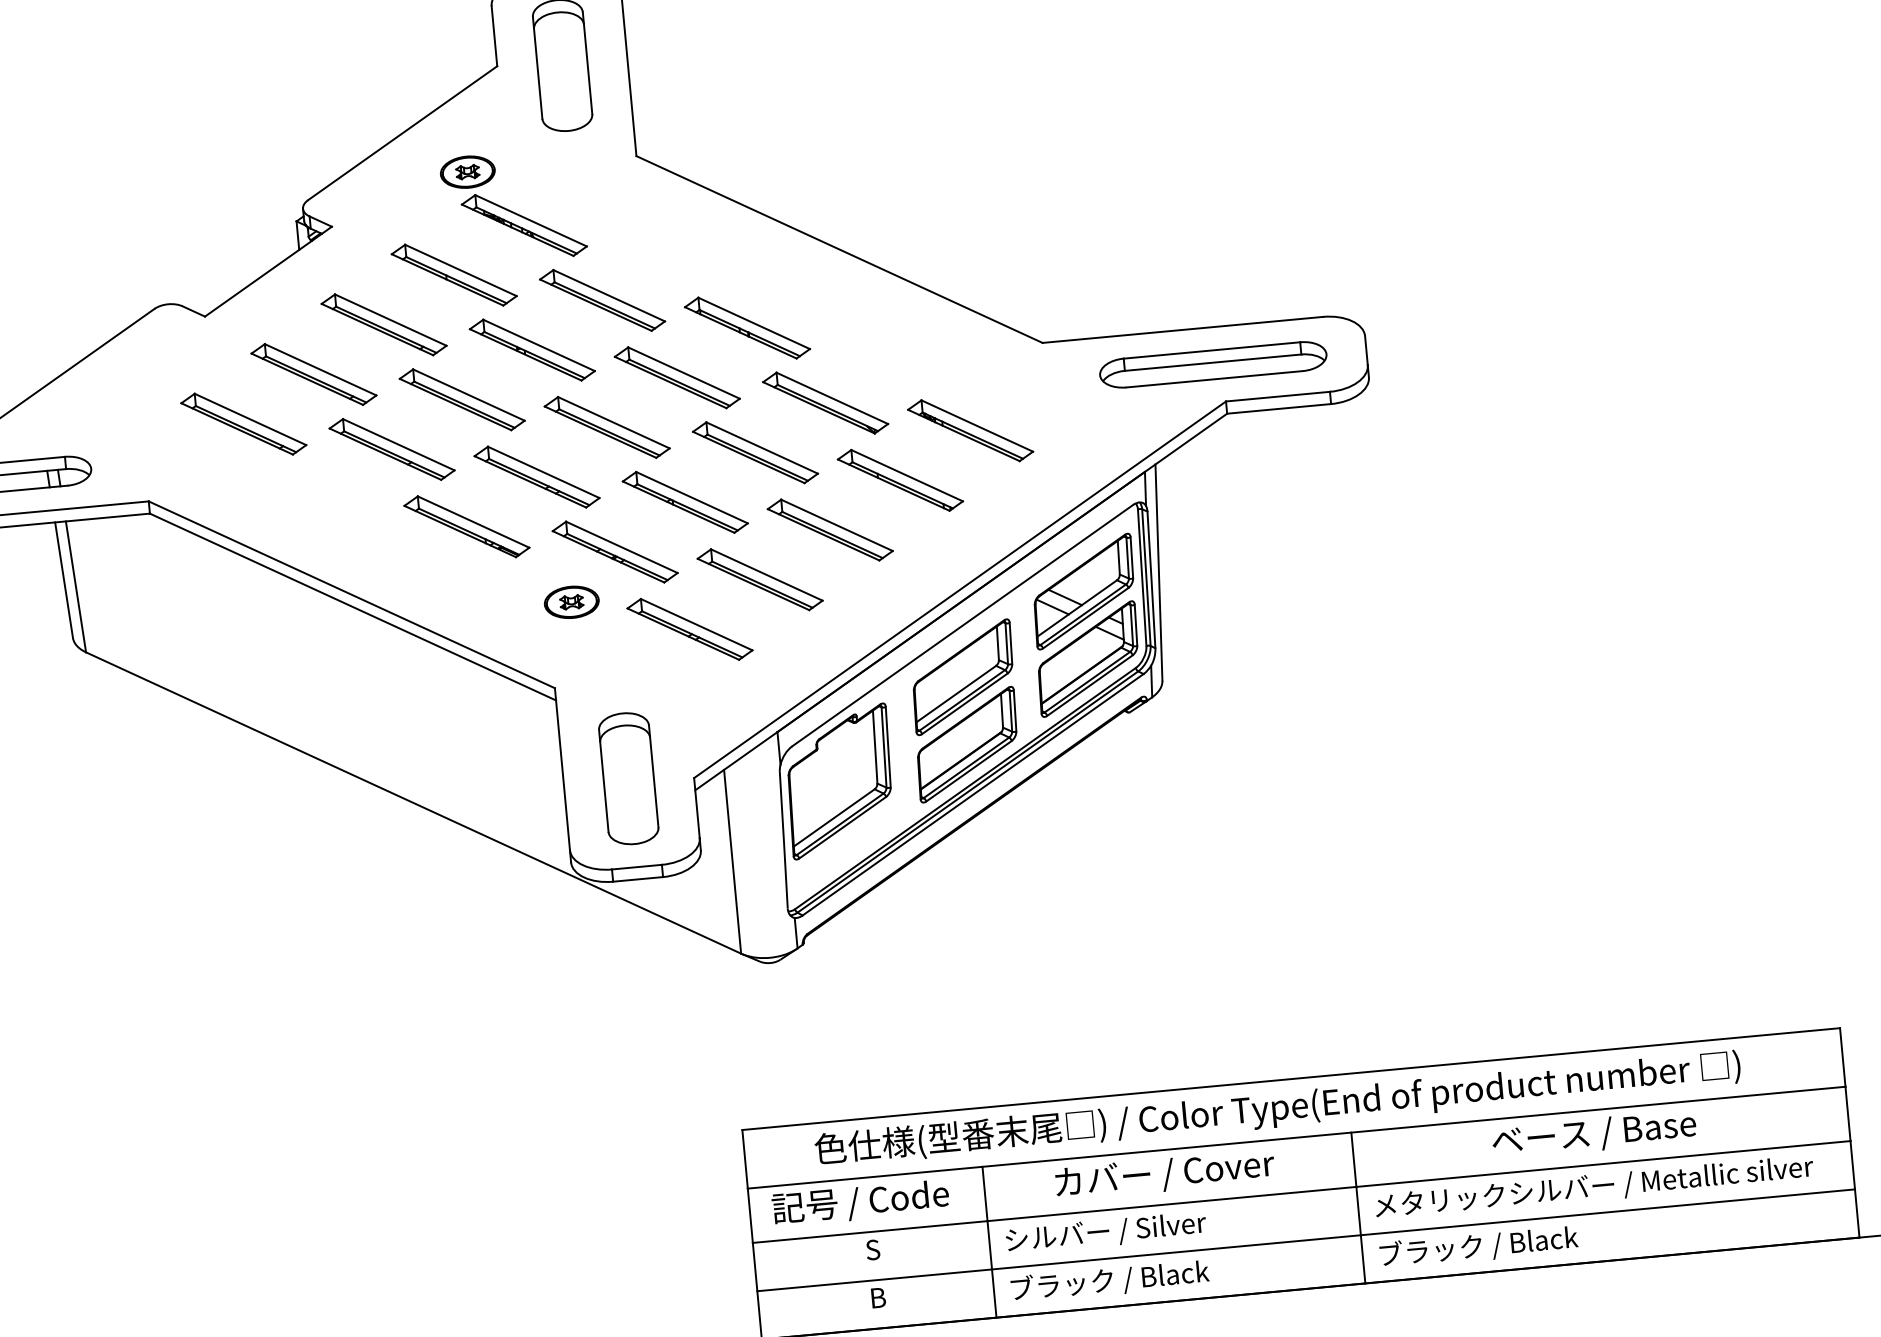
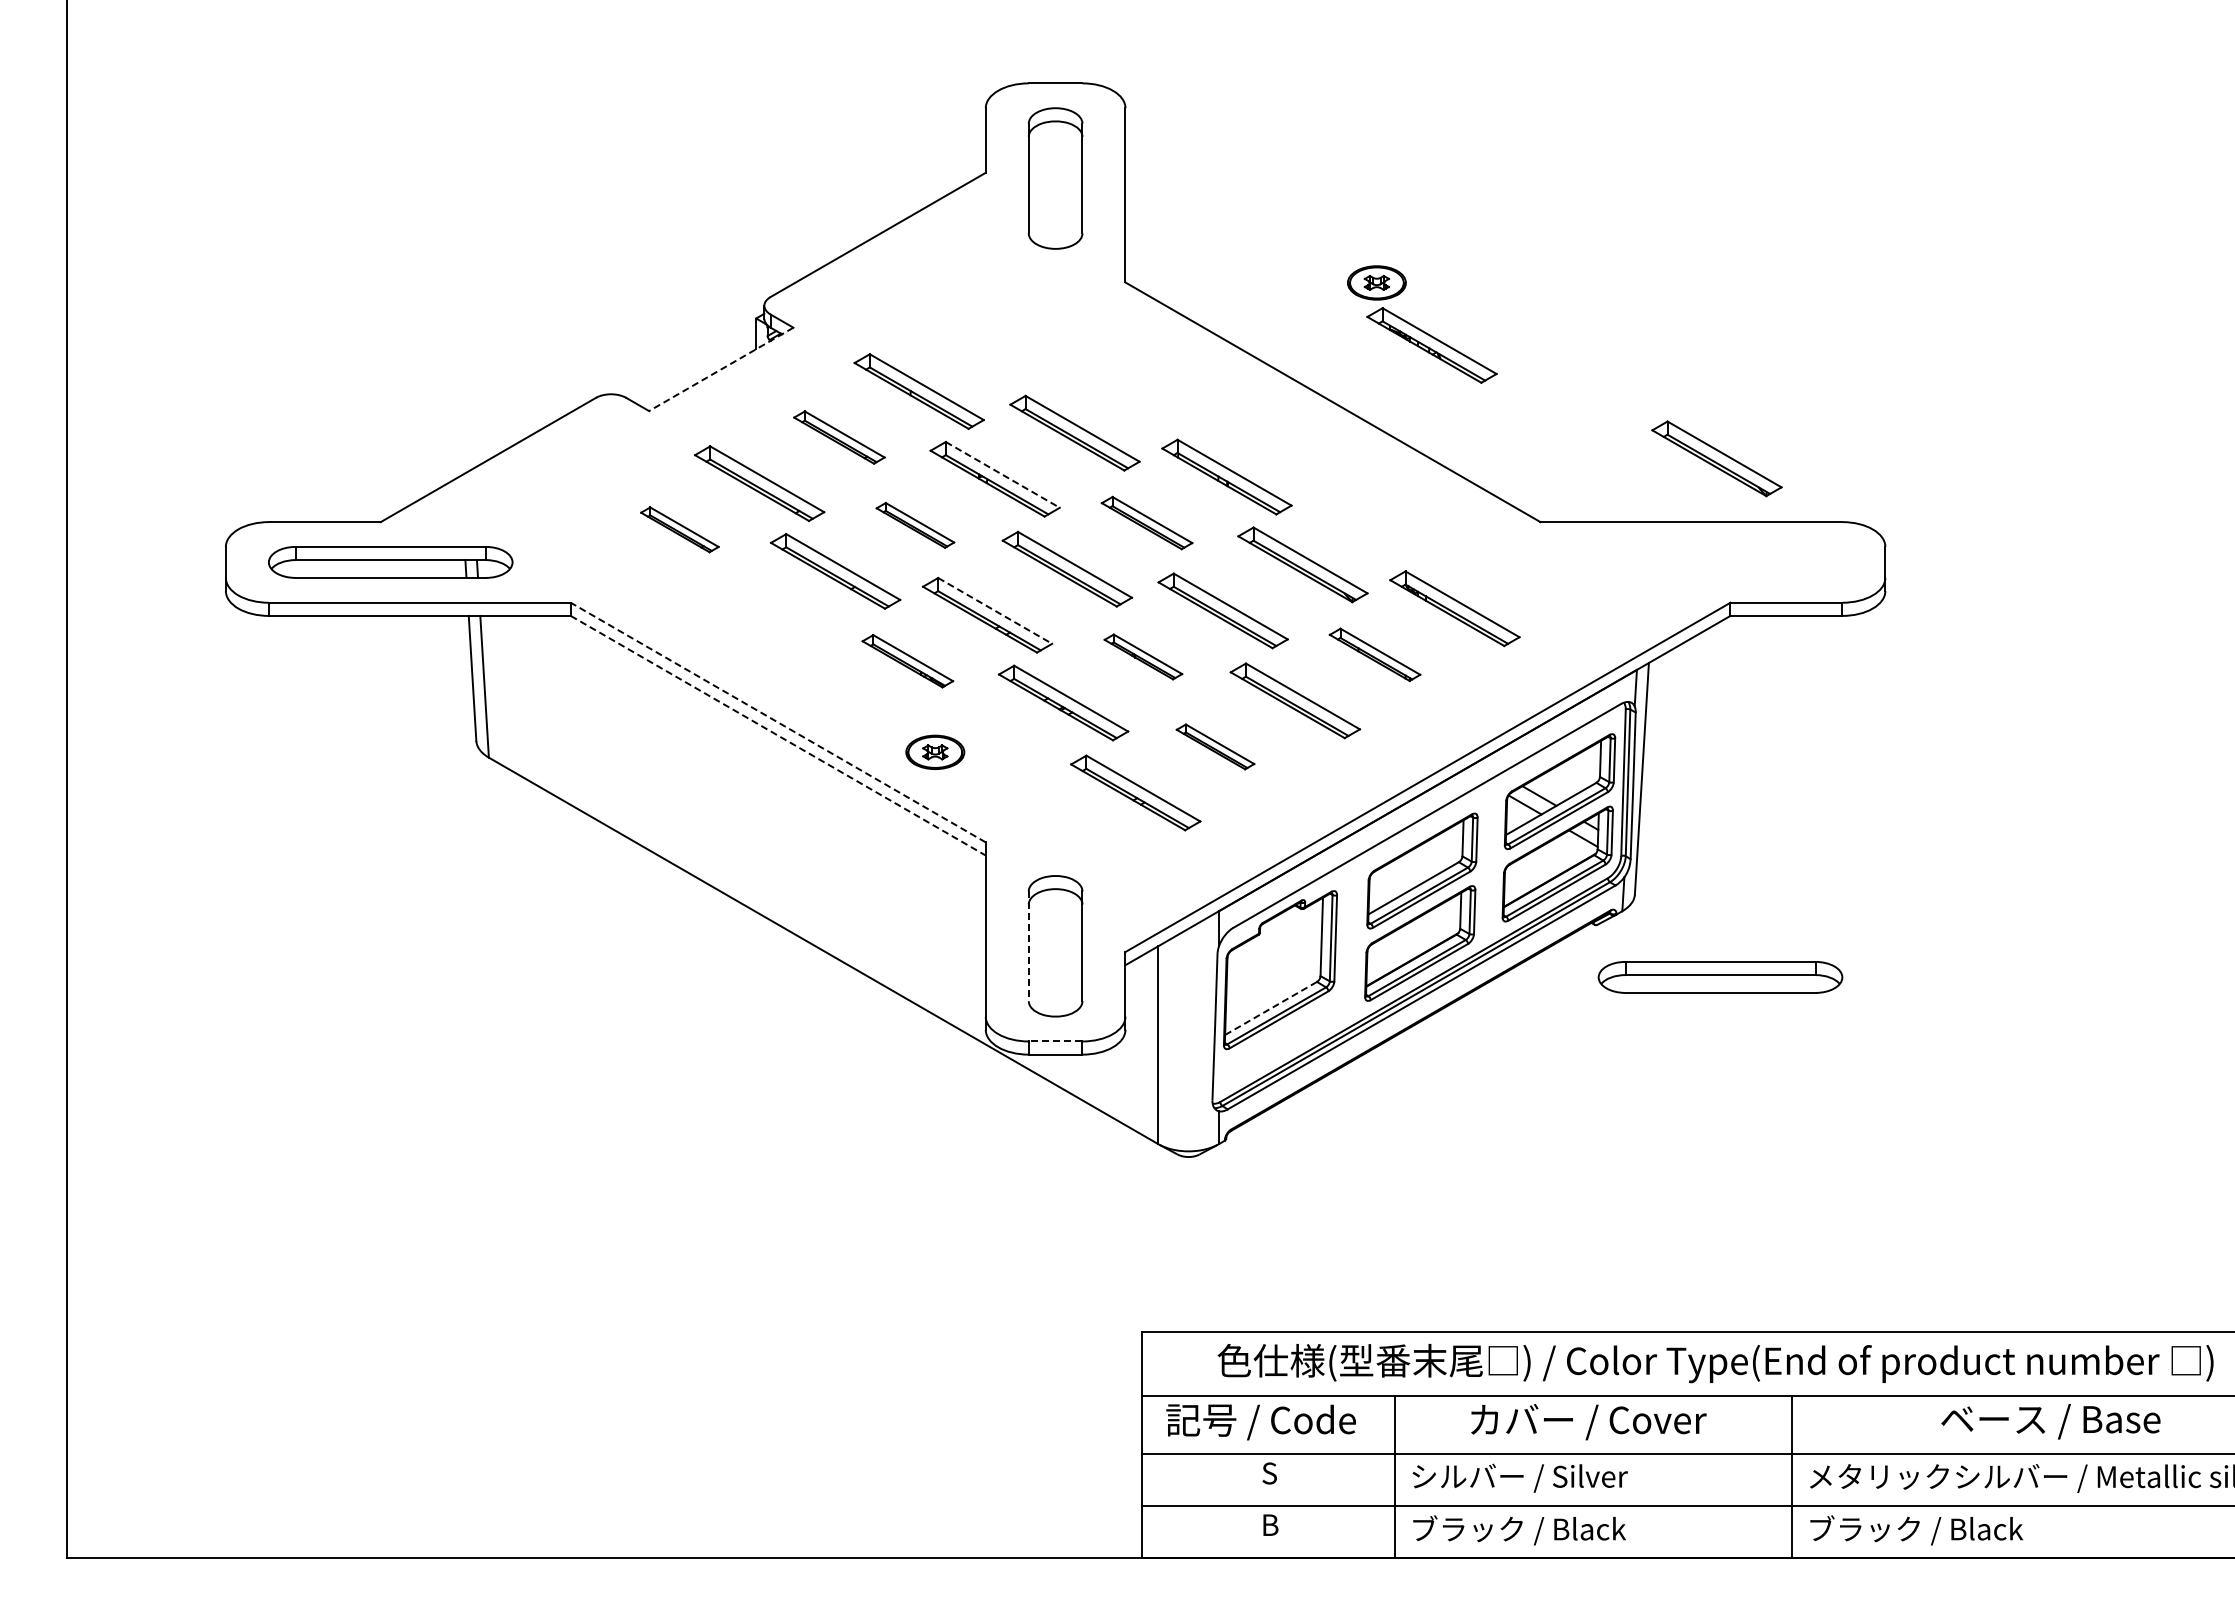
part: (513, 206) -> (1422, 324), moved
part: (1200, 268) -> (1716, 458), added
line: (267, 271) -> (720, 369), solid -> dashed
part: (384, 324) -> (839, 437), size x0.7
line: (538, 345) -> (1002, 474), solid -> dashed
part: (1213, 364) -> (1720, 977), moved
part: (676, 377) -> (1146, 522), size x0.7
part: (462, 399) -> (915, 525), size x0.6
part: (243, 423) -> (679, 529), size x0.6
line: (543, 472) -> (995, 610), solid -> dashed
part: (899, 480) -> (1374, 654), size x0.7
part: (685, 501) -> (1143, 656), size x0.6
part: (466, 526) -> (907, 660), size x0.7
part: (760, 579) -> (1215, 746), size x0.6
line: (352, 594) -> (778, 722), solid -> dashed
part: (571, 601) -> (935, 751), moved
line: (353, 606) -> (778, 735), solid -> dashed
line: (603, 781) -> (1028, 946), solid -> dashed
line: (834, 817) -> (1271, 1008), solid -> dashed
line: (636, 867) -> (1055, 1041), solid -> dashed

